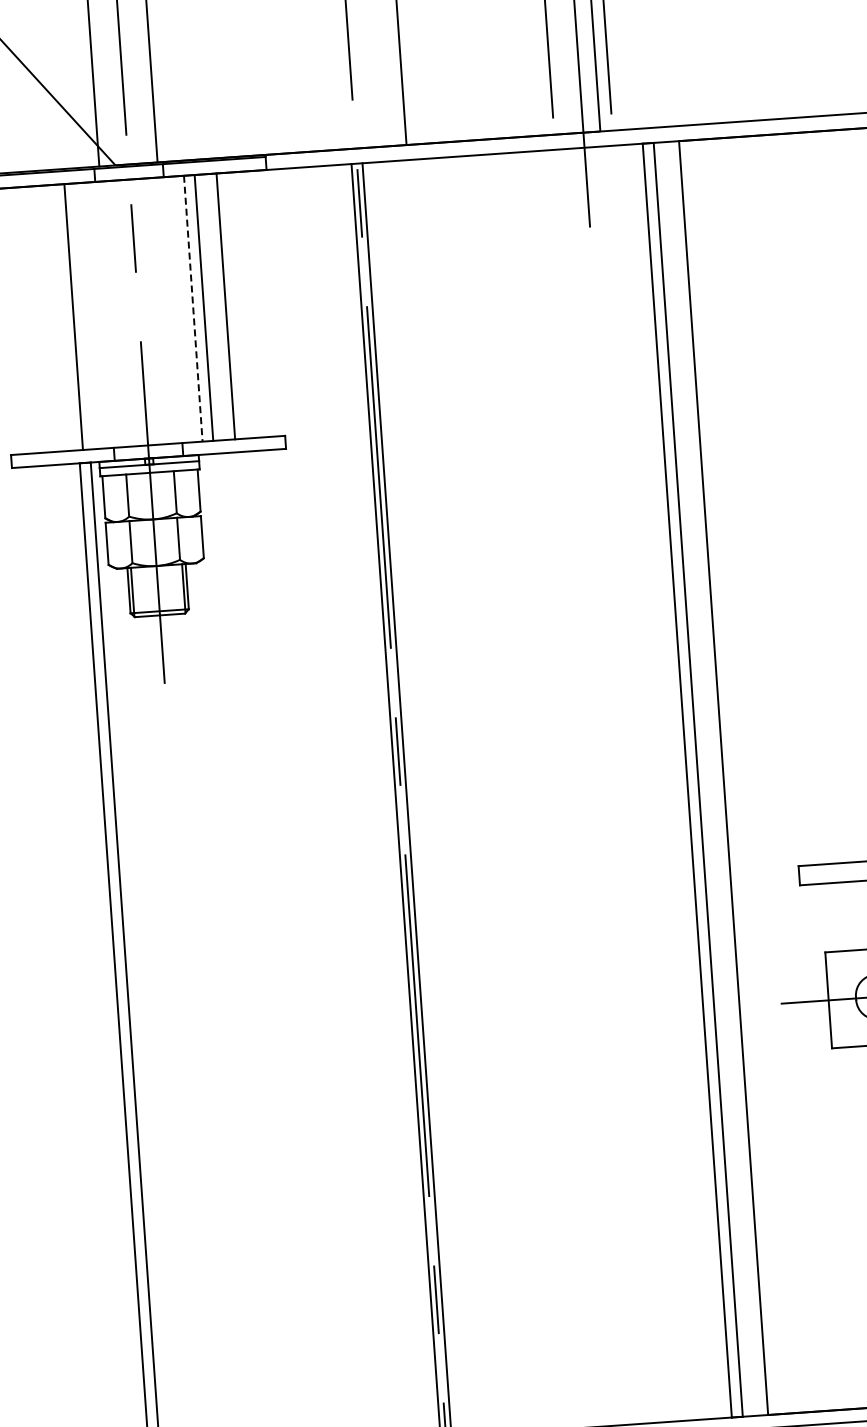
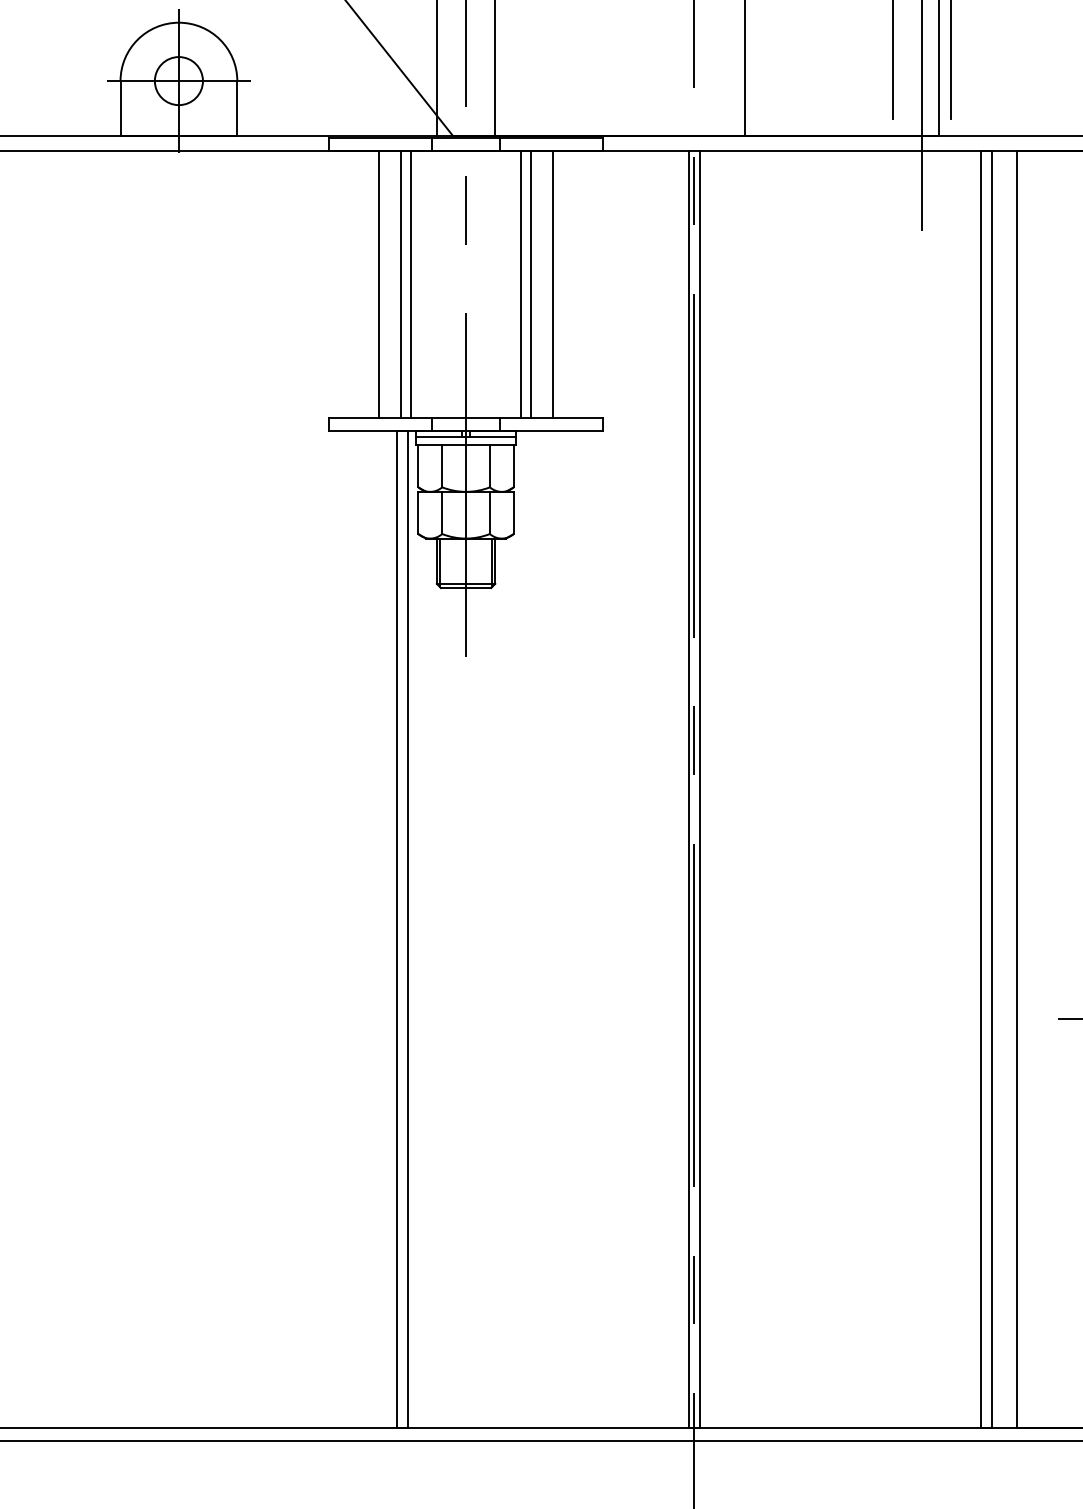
line: (193, 308) -> (520, 284), dashed -> solid
line: (84, 316) -> (411, 284), added
line: (51, 318) -> (378, 284), added

